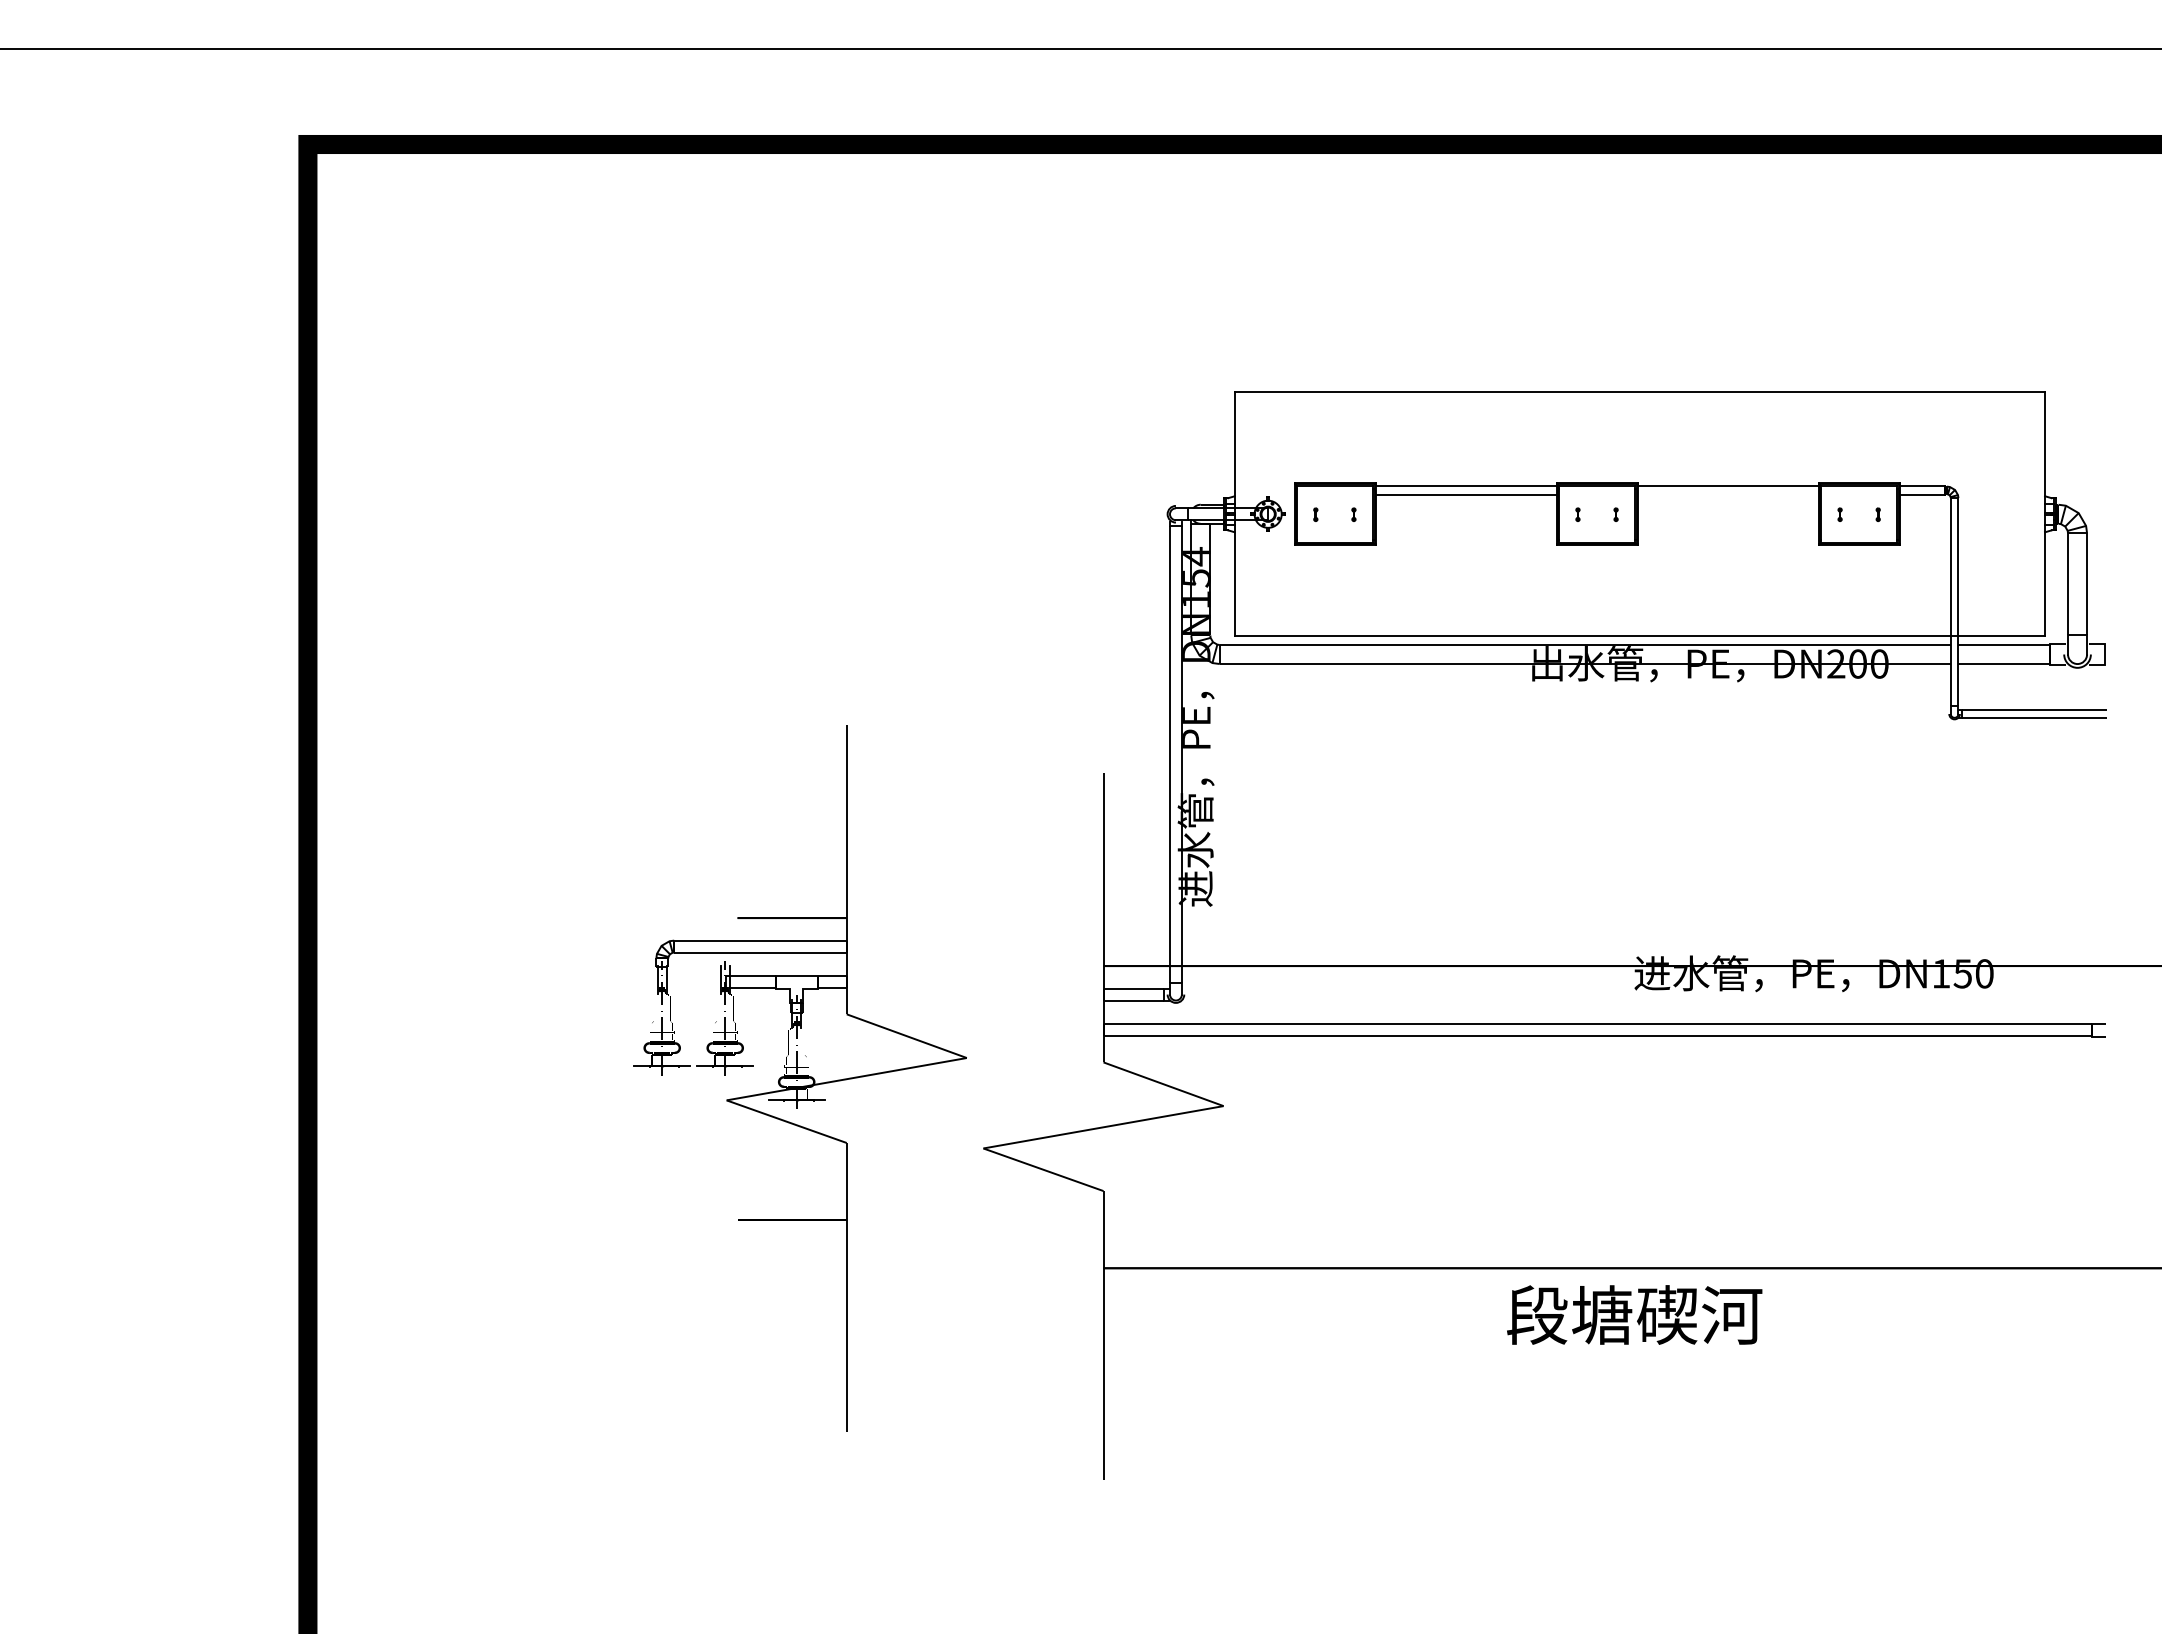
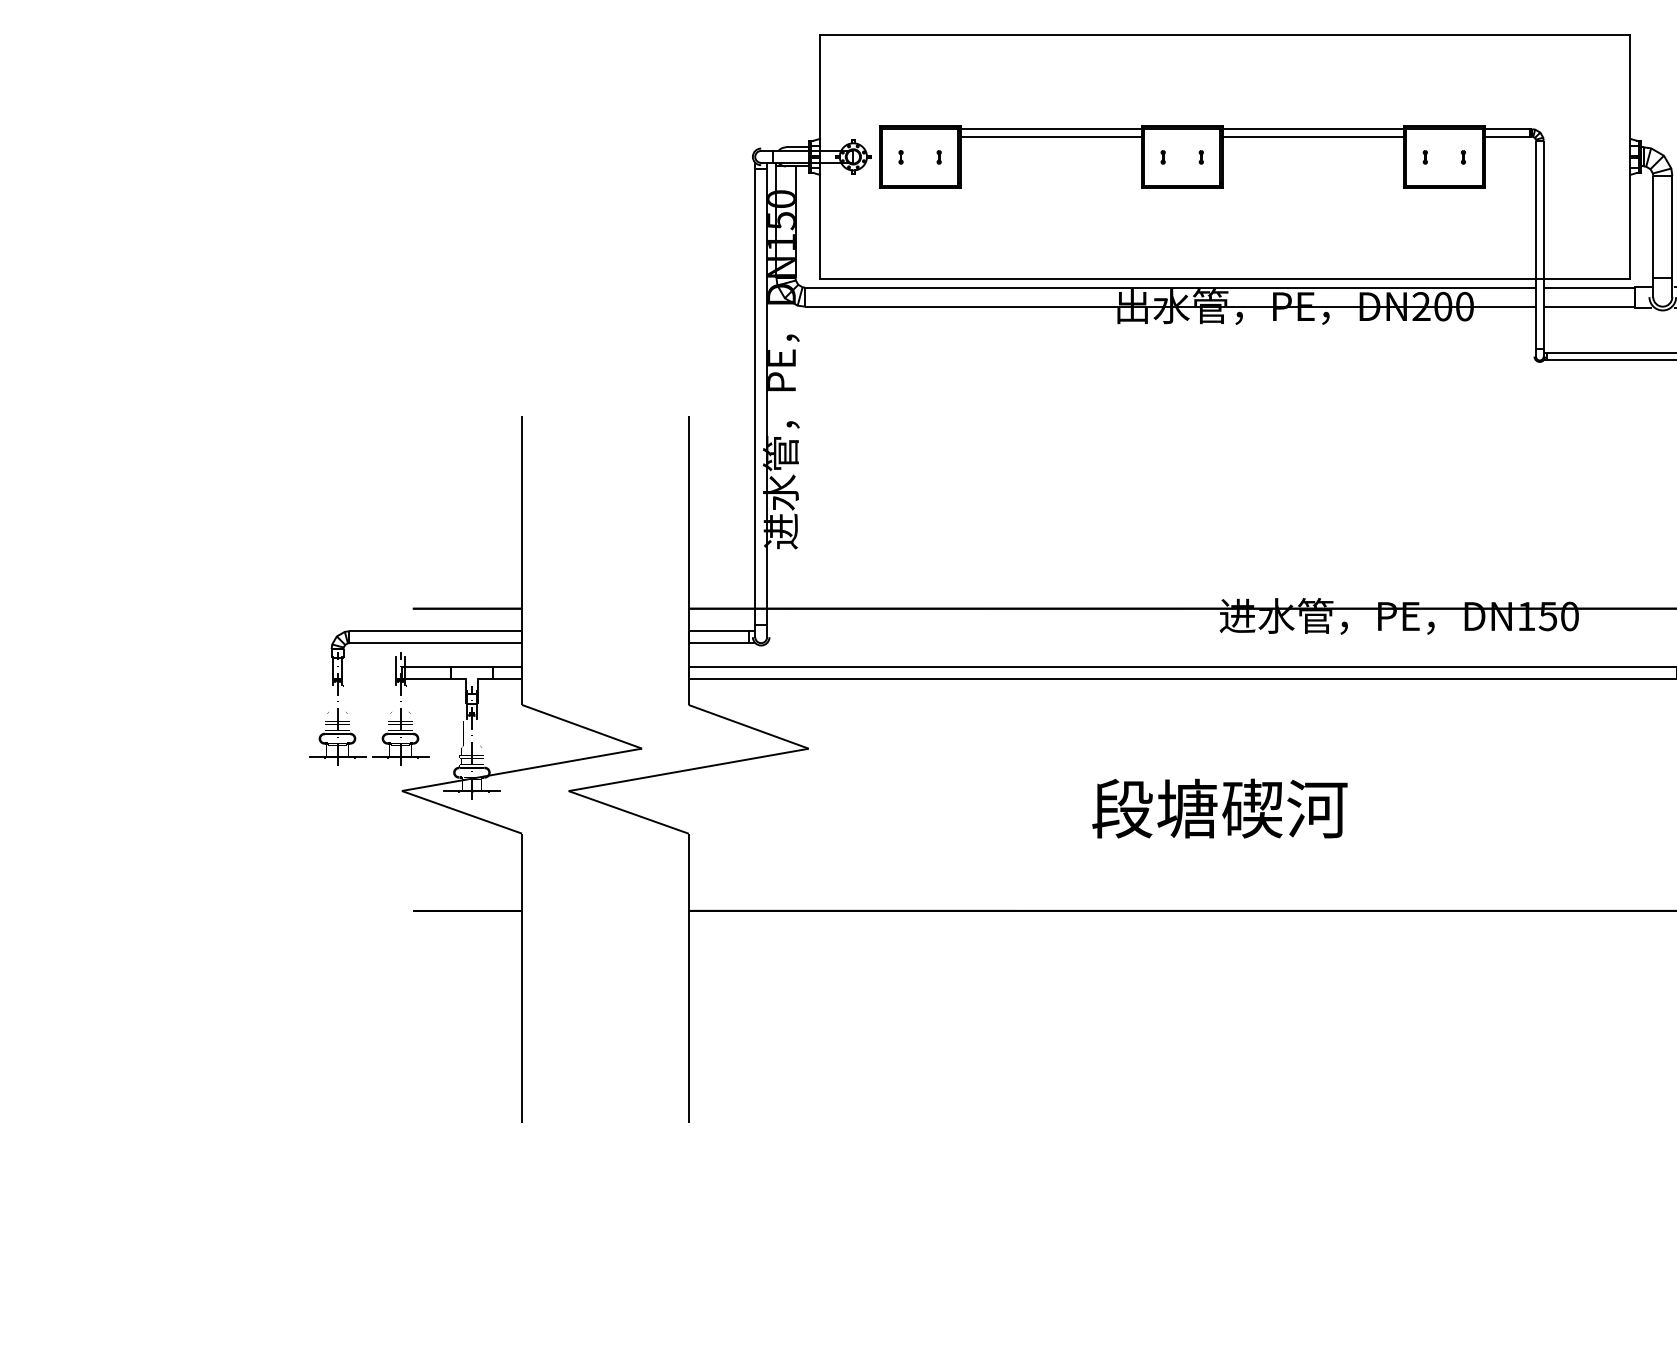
line: (1728, 494) -> (1313, 137), added
text: (1195, 556) -> (780, 199), DN154 -> DN150
part: (799, 1078) -> (474, 769), moved
text: (1634, 1314) -> (1219, 808), moved

